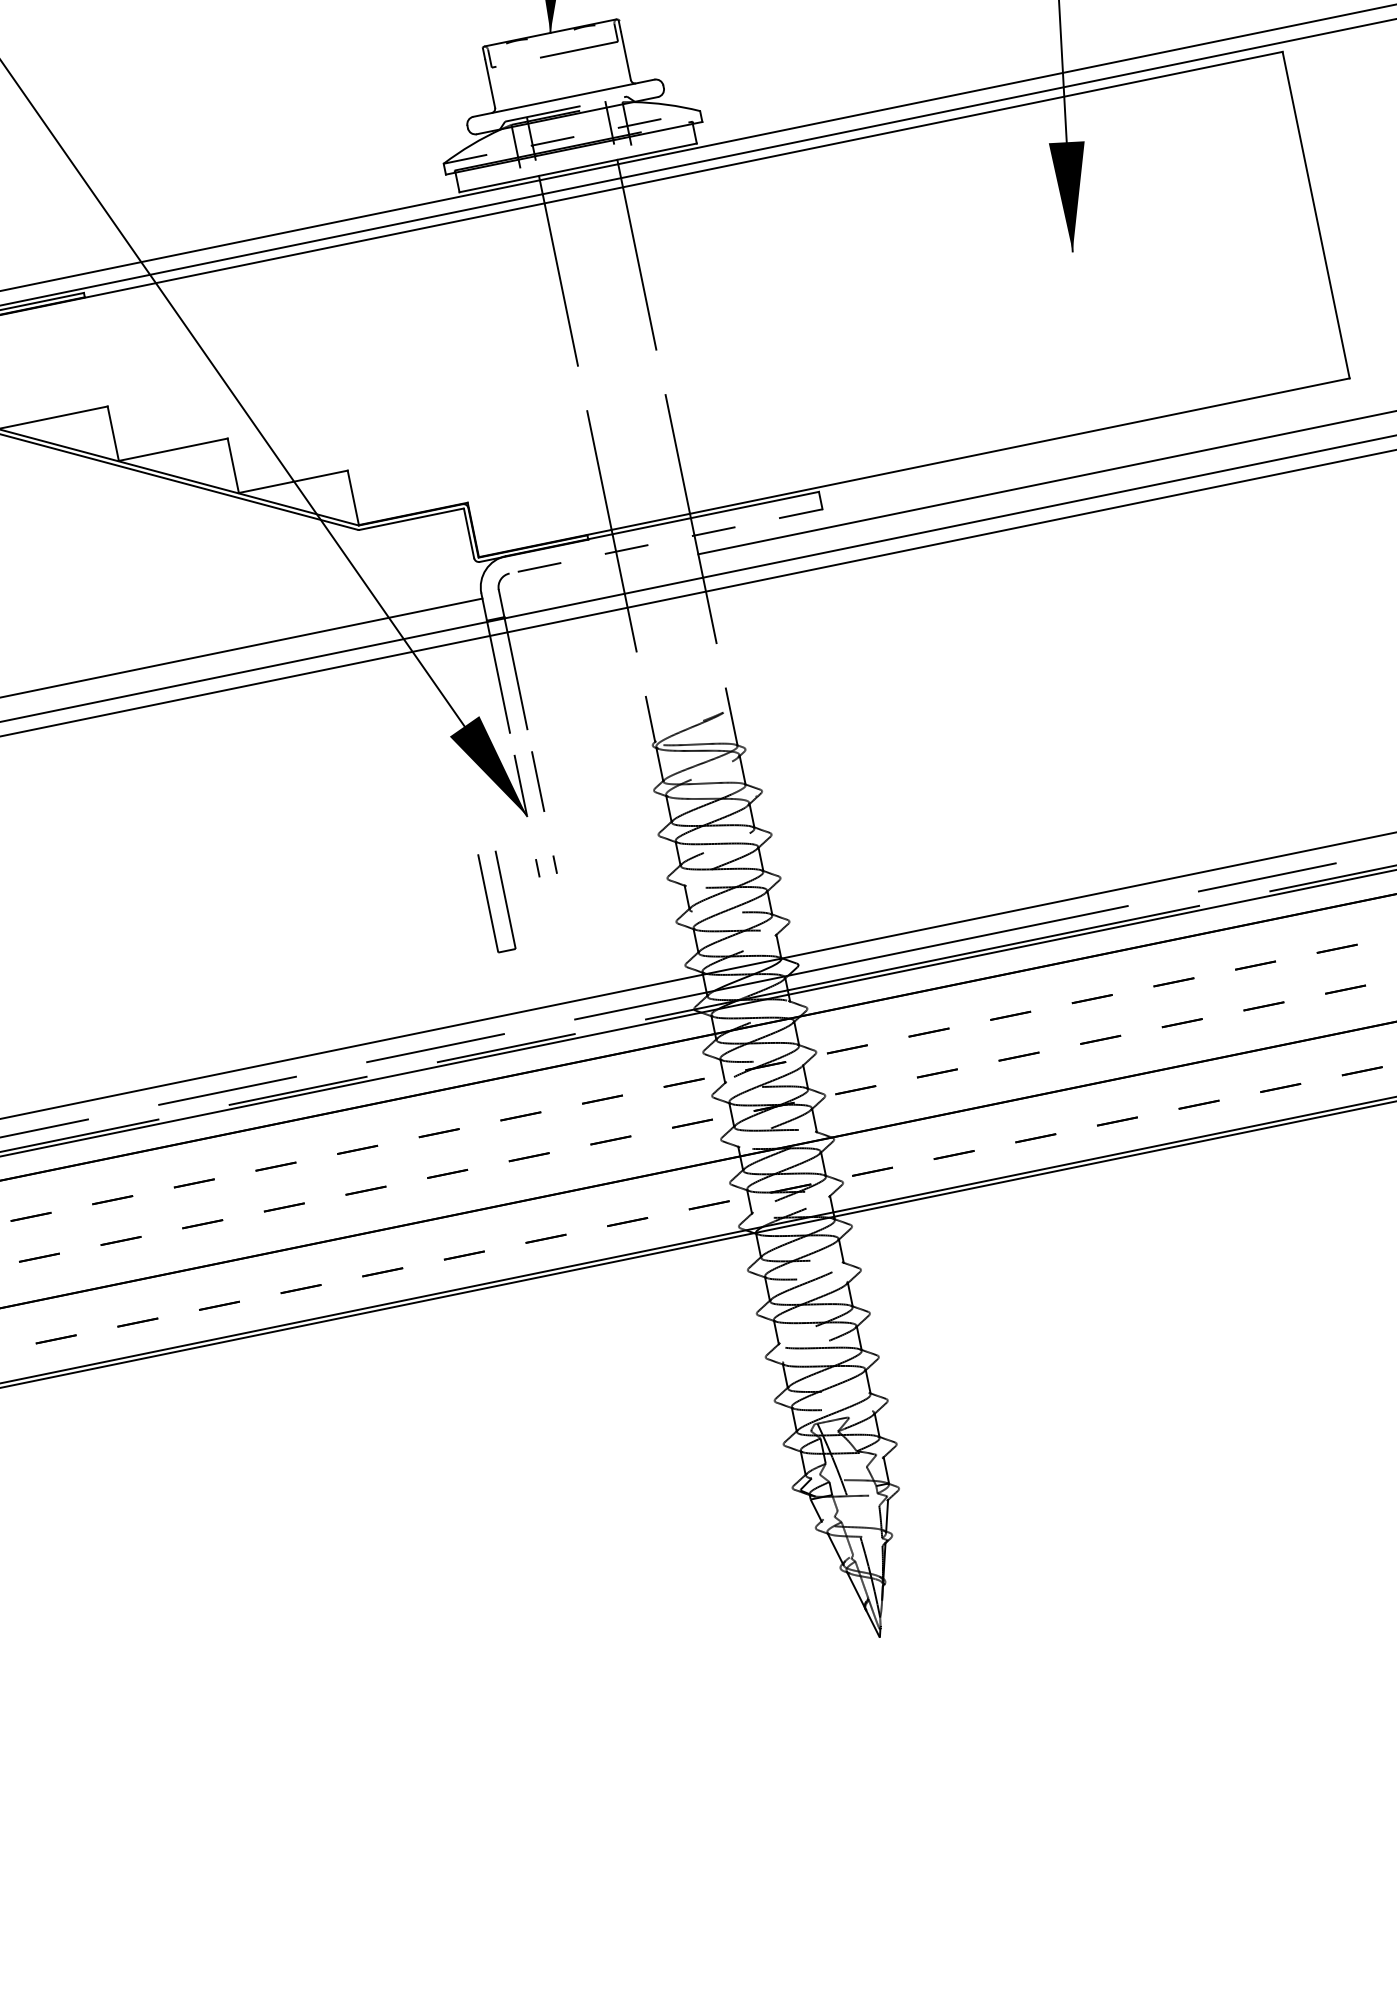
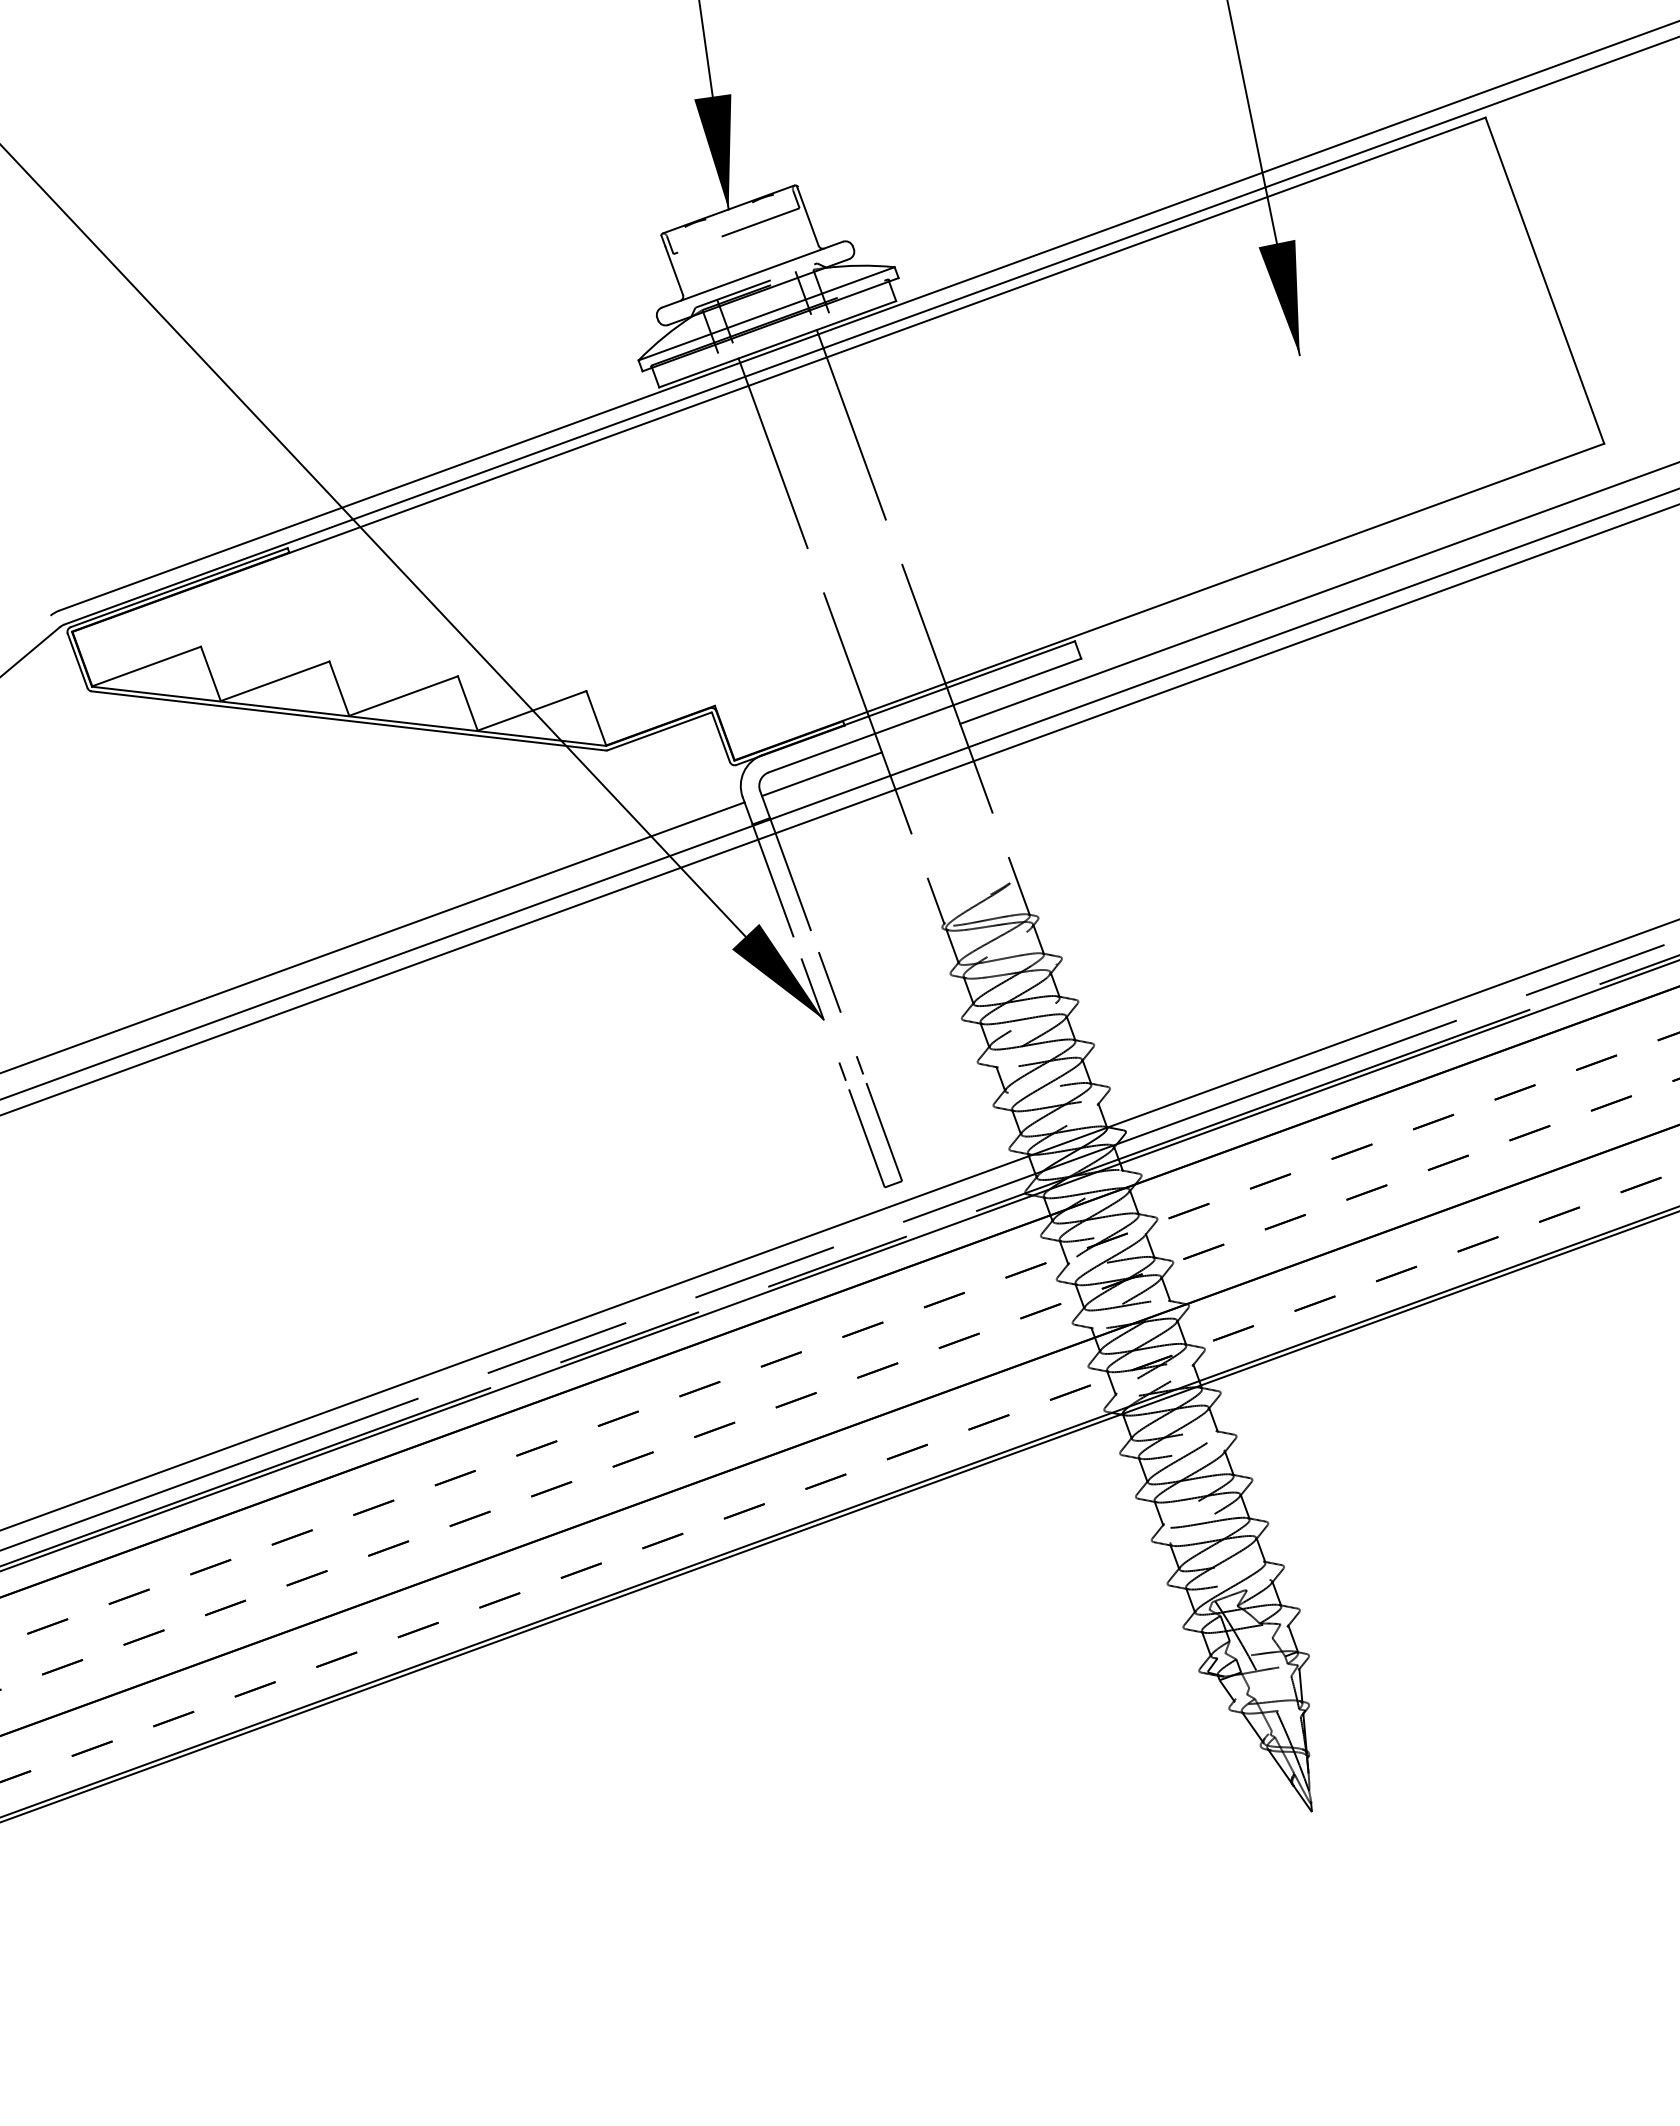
line: (572, 137) -> (767, 313), dashed -> solid
line: (665, 541) -> (924, 715), dashed -> solid
line: (559, 582) -> (821, 774), added
part: (489, 901) -> (867, 1136), moved

